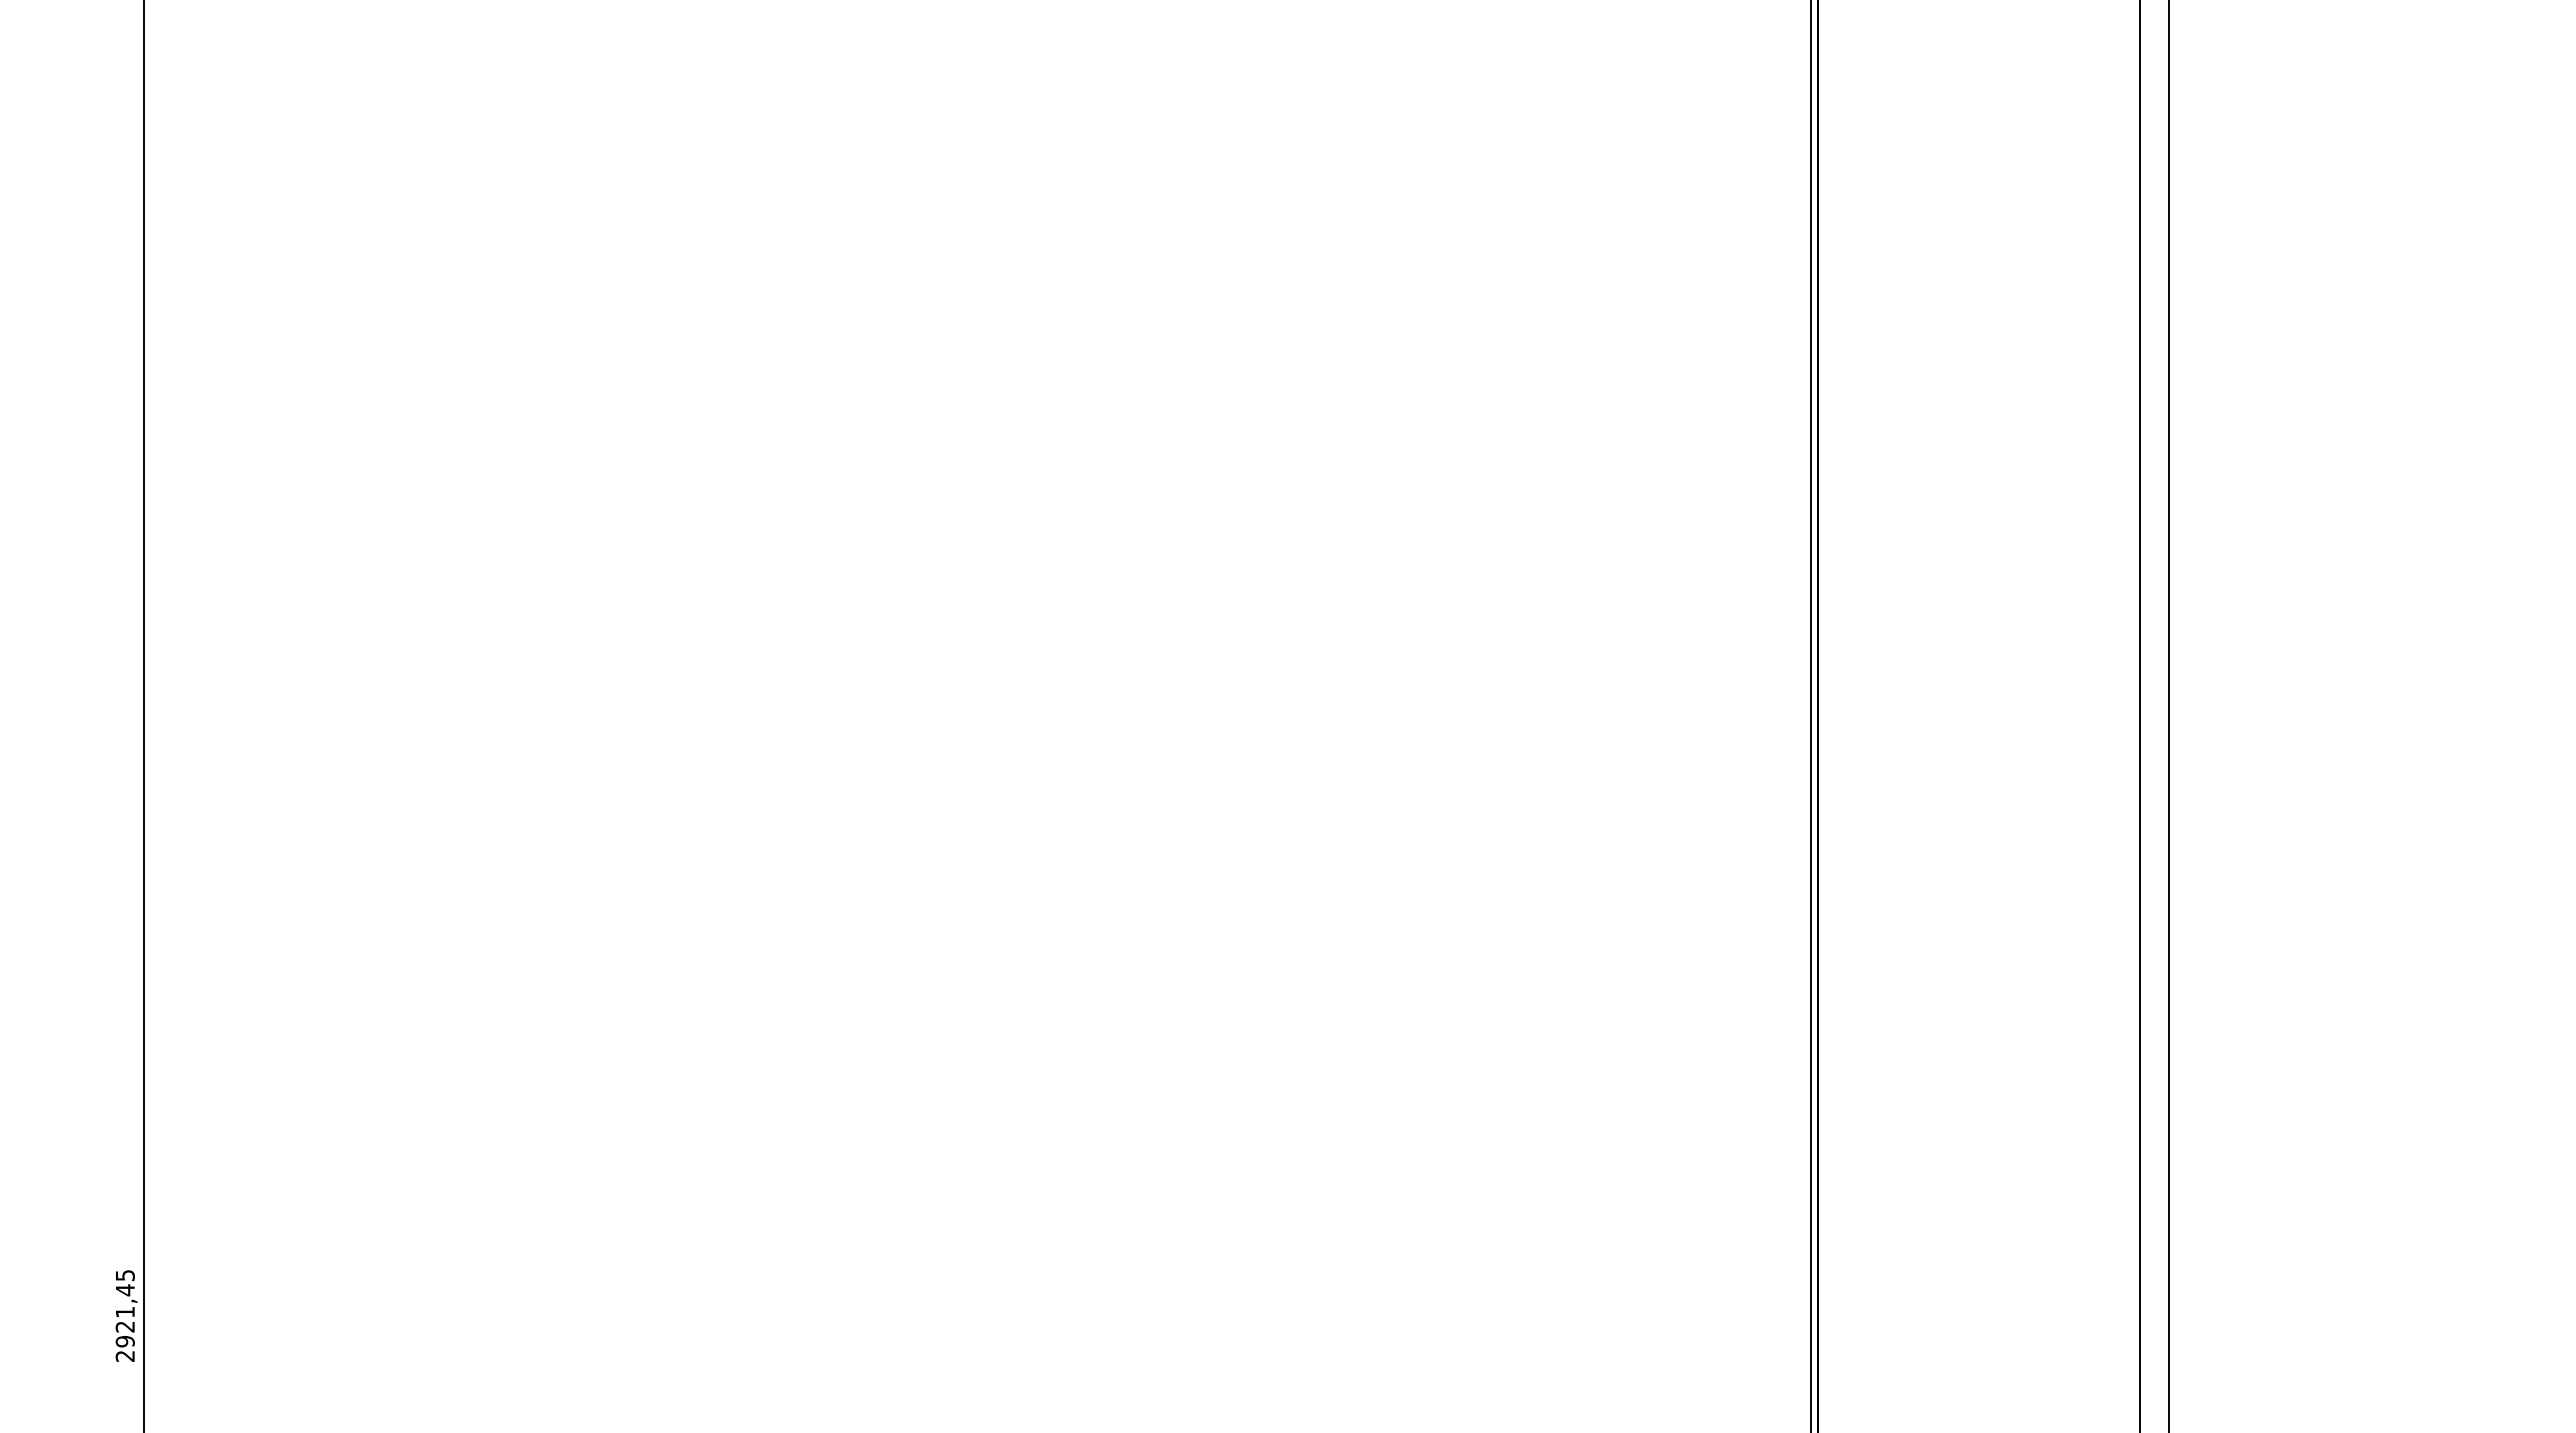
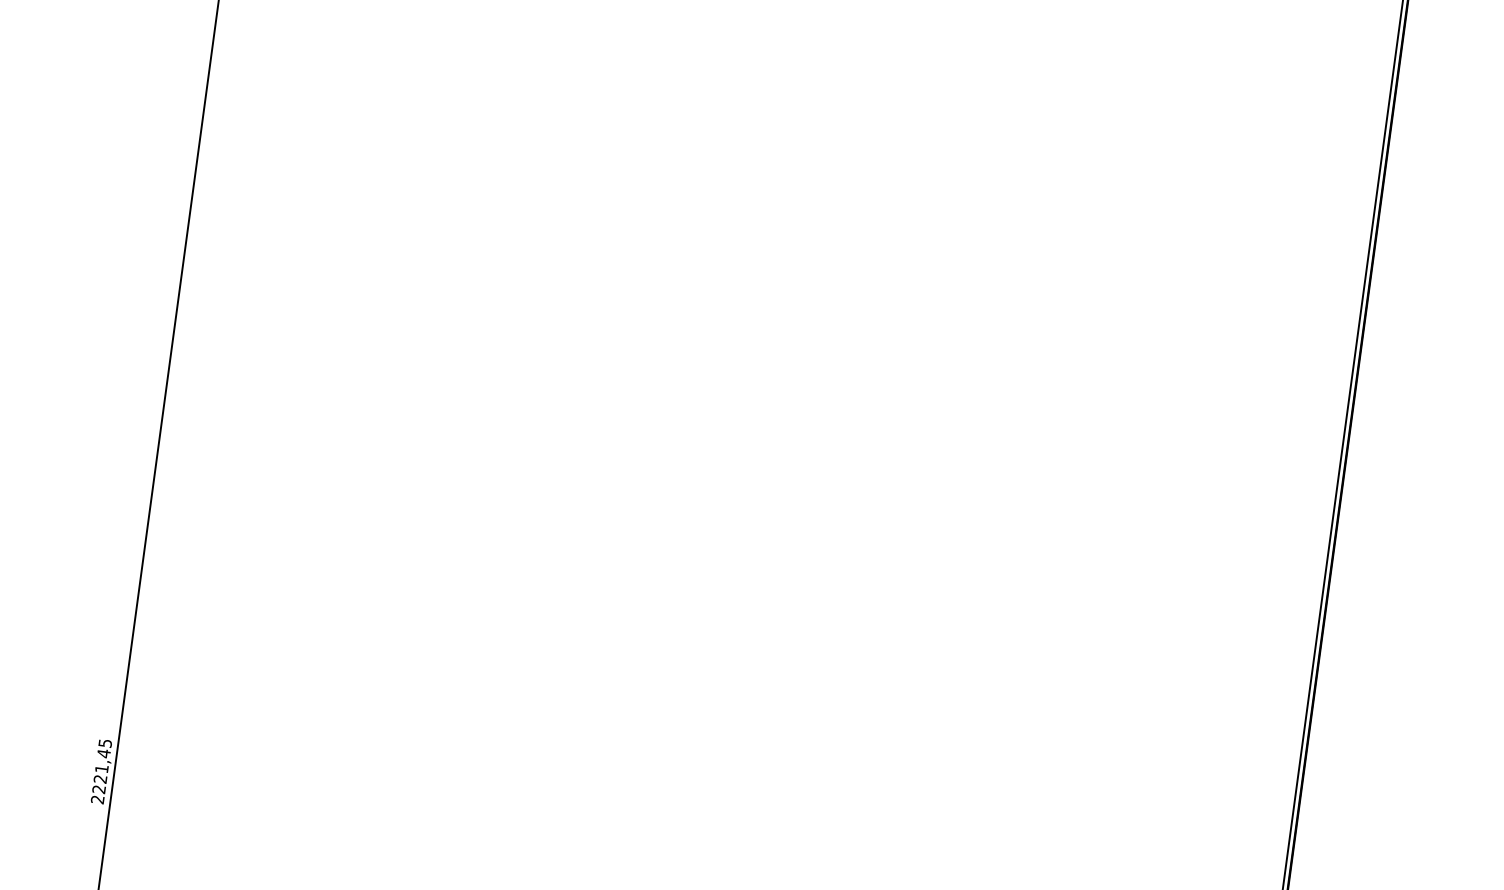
text: (124, 1341) -> (98, 789), 2921,45 -> 2221,45

